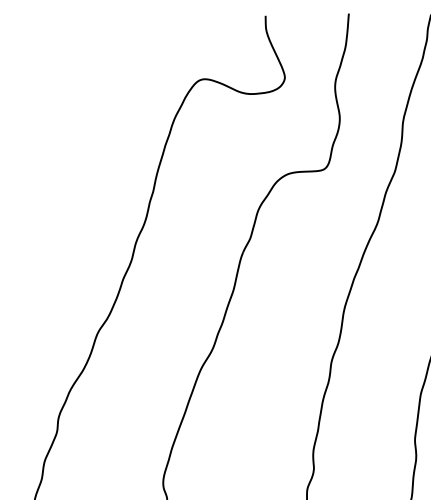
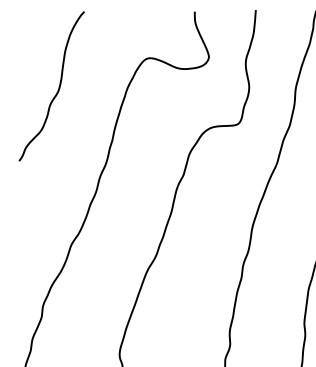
curve: (79, 117) -> (58, 86), added

